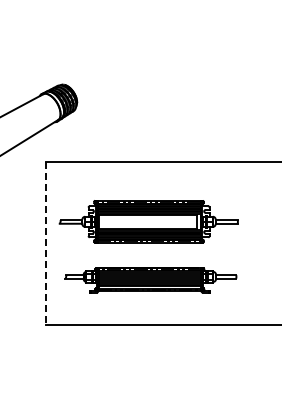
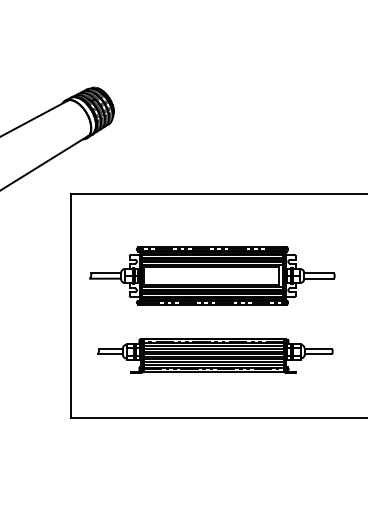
line: (46, 243) -> (71, 305), dashed -> solid

